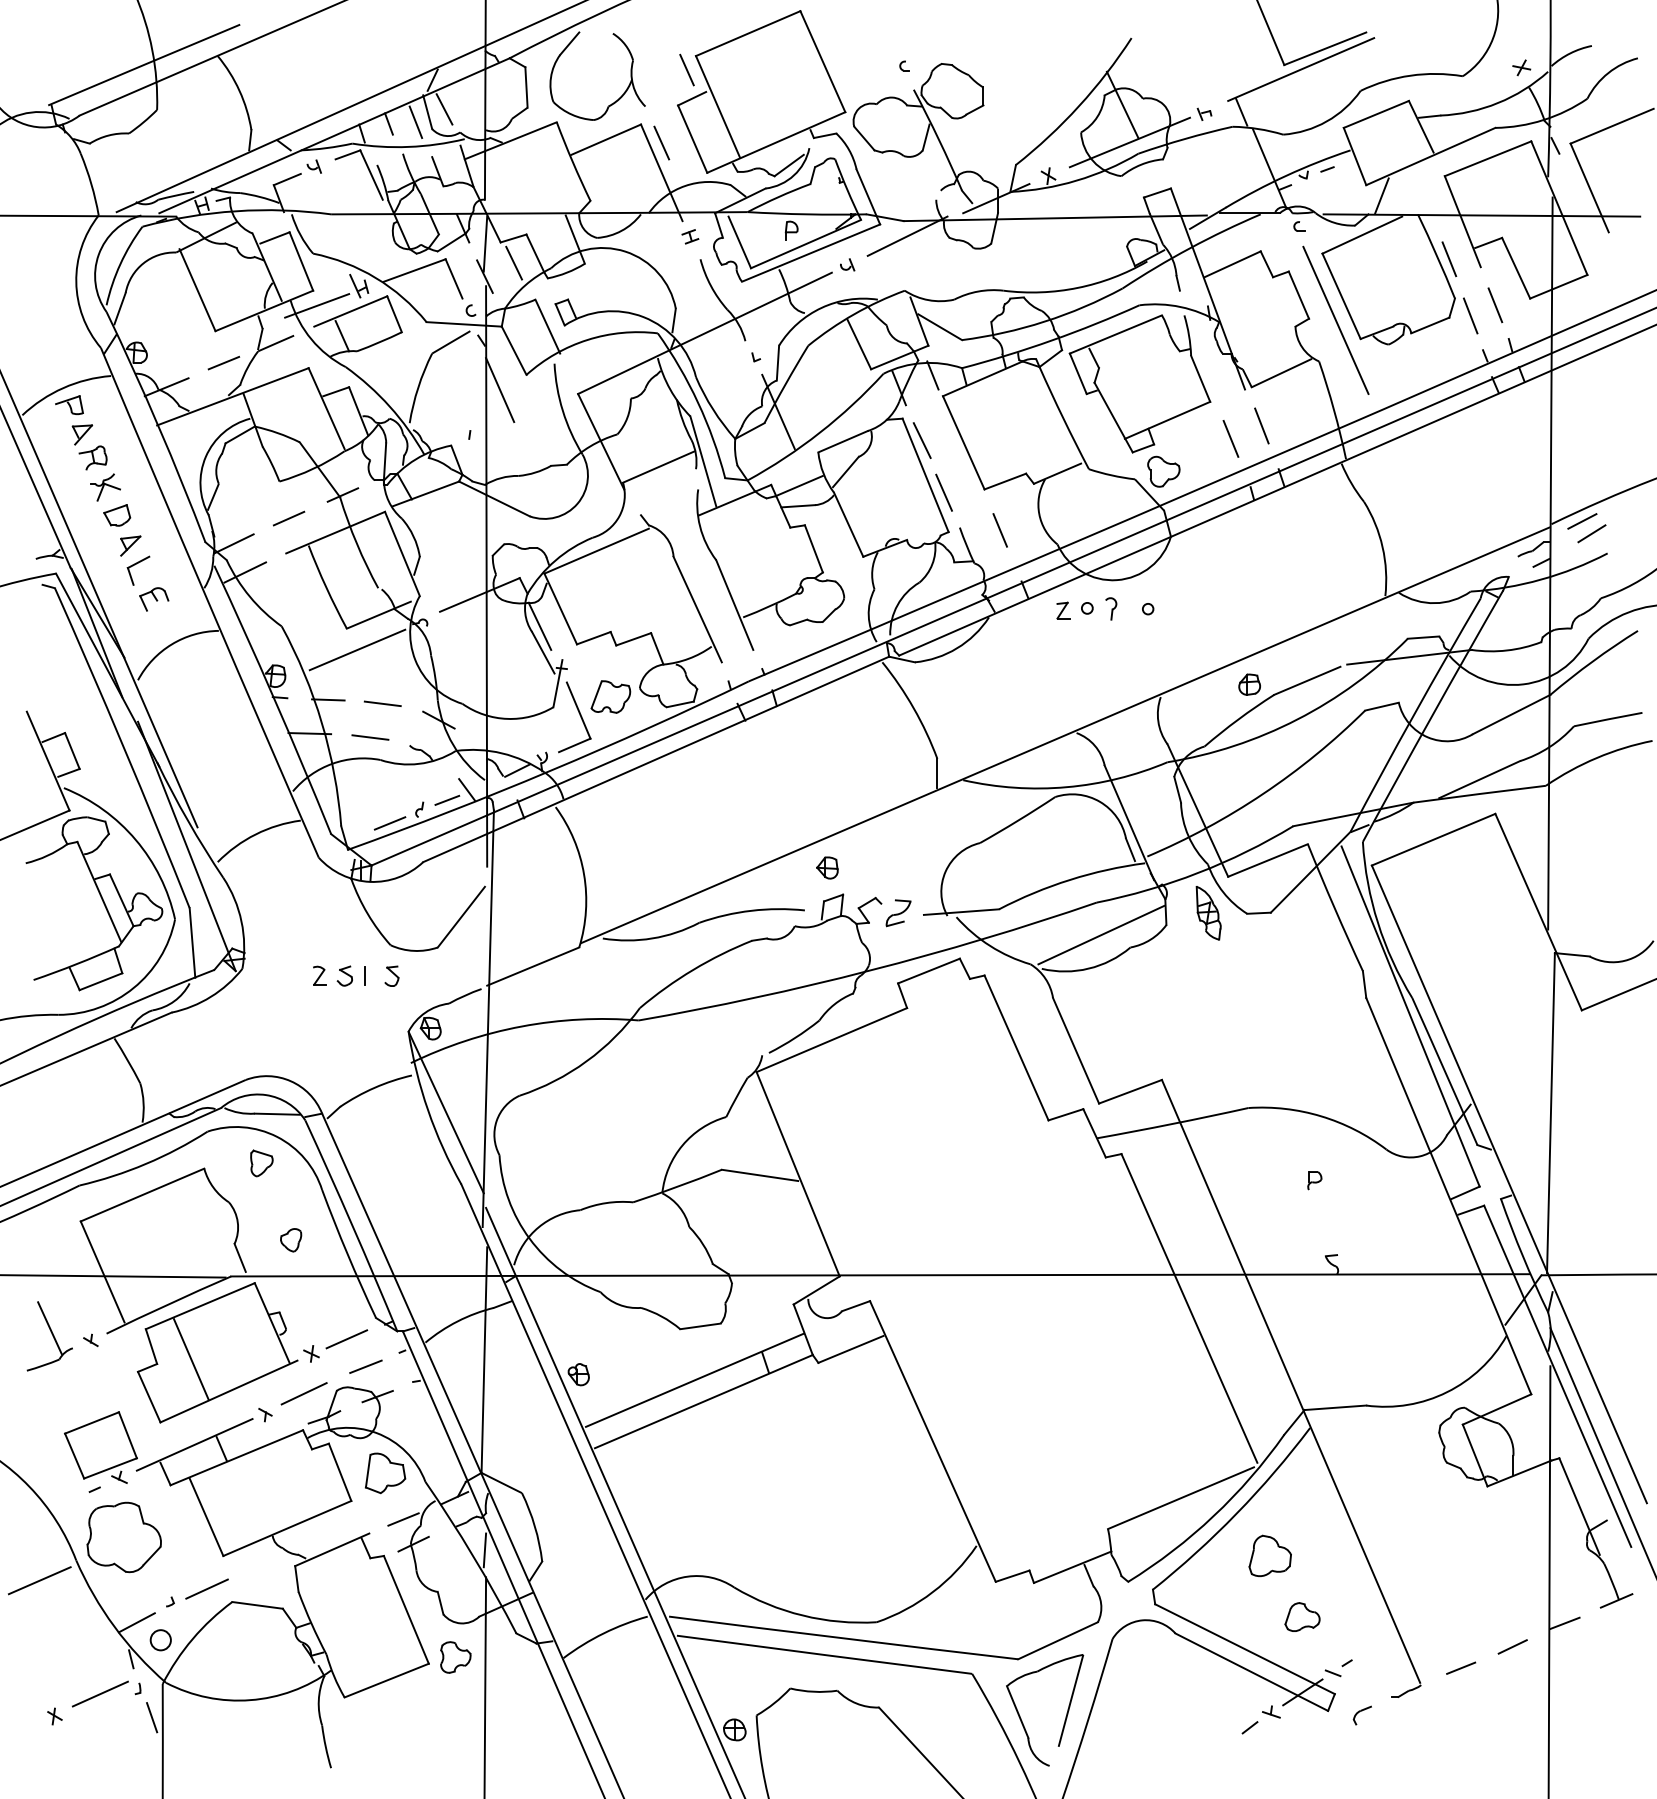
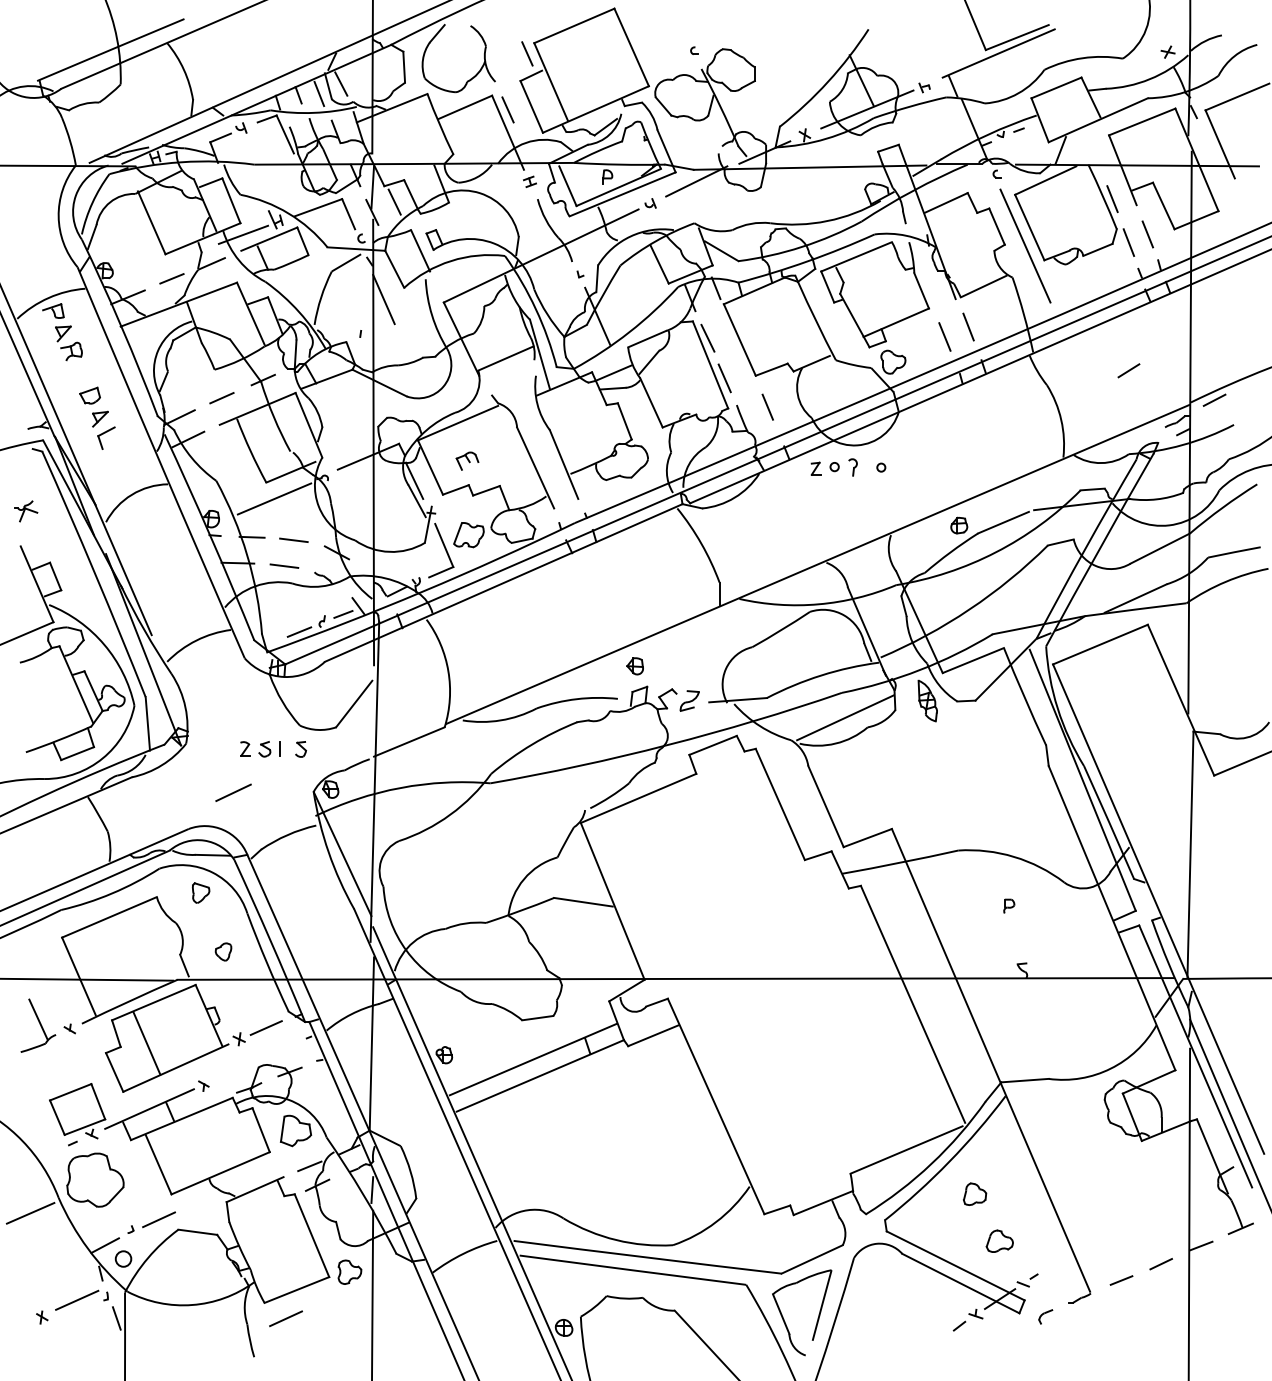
part: (106, 487) -> (26, 511), moved
line: (1591, 533) -> (1128, 370), moved
part: (154, 598) -> (467, 460), moved
line: (365, 1365) -> (280, 1048), removed
line: (304, 1393) -> (233, 792), moved
part: (1269, 1554) -> (974, 1193), size x0.7
line: (371, 1717) -> (285, 1318), added

